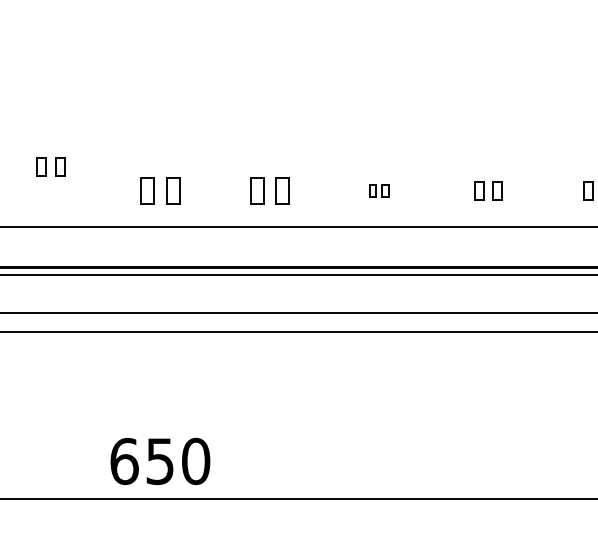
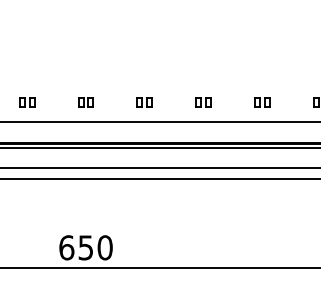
part: (51, 166) -> (27, 102), moved
part: (159, 190) -> (85, 102), size x0.71
part: (269, 190) -> (144, 102), size x0.71
part: (379, 190) -> (203, 102), size x1.43

